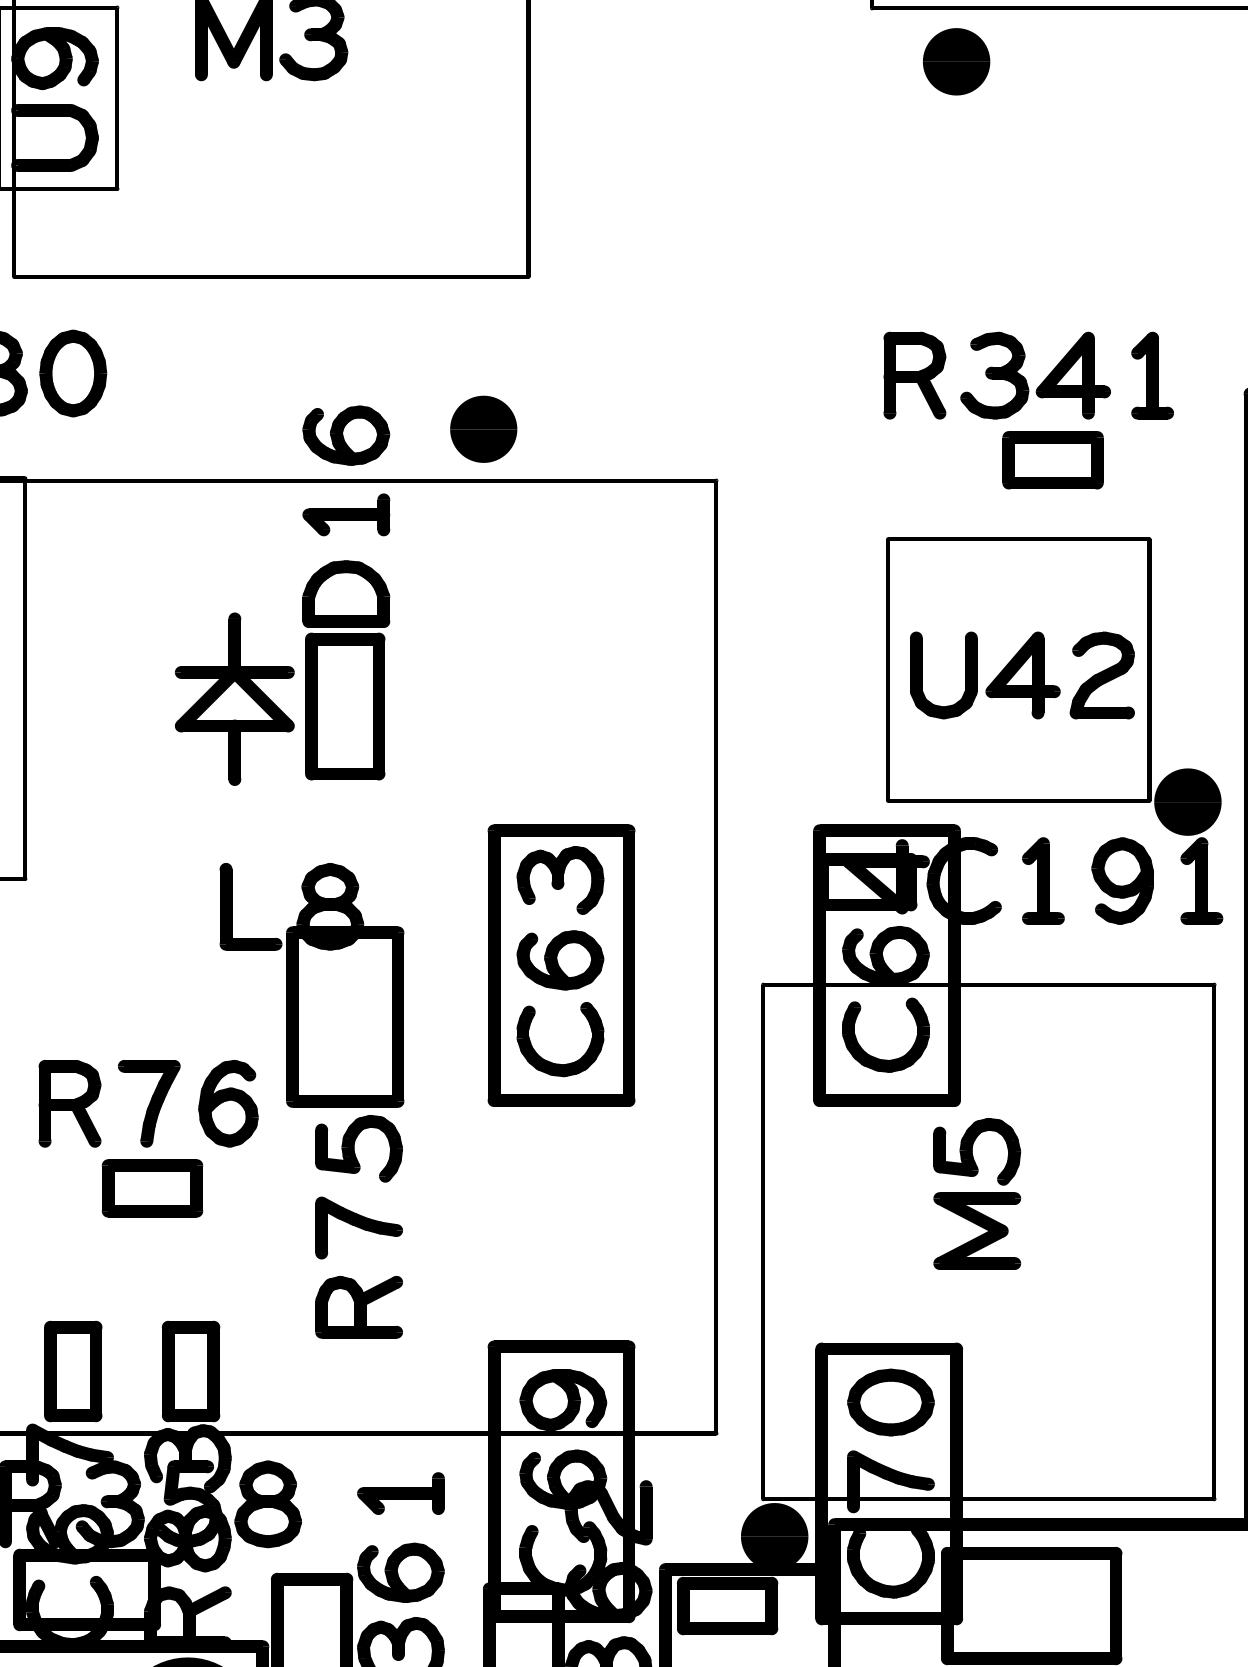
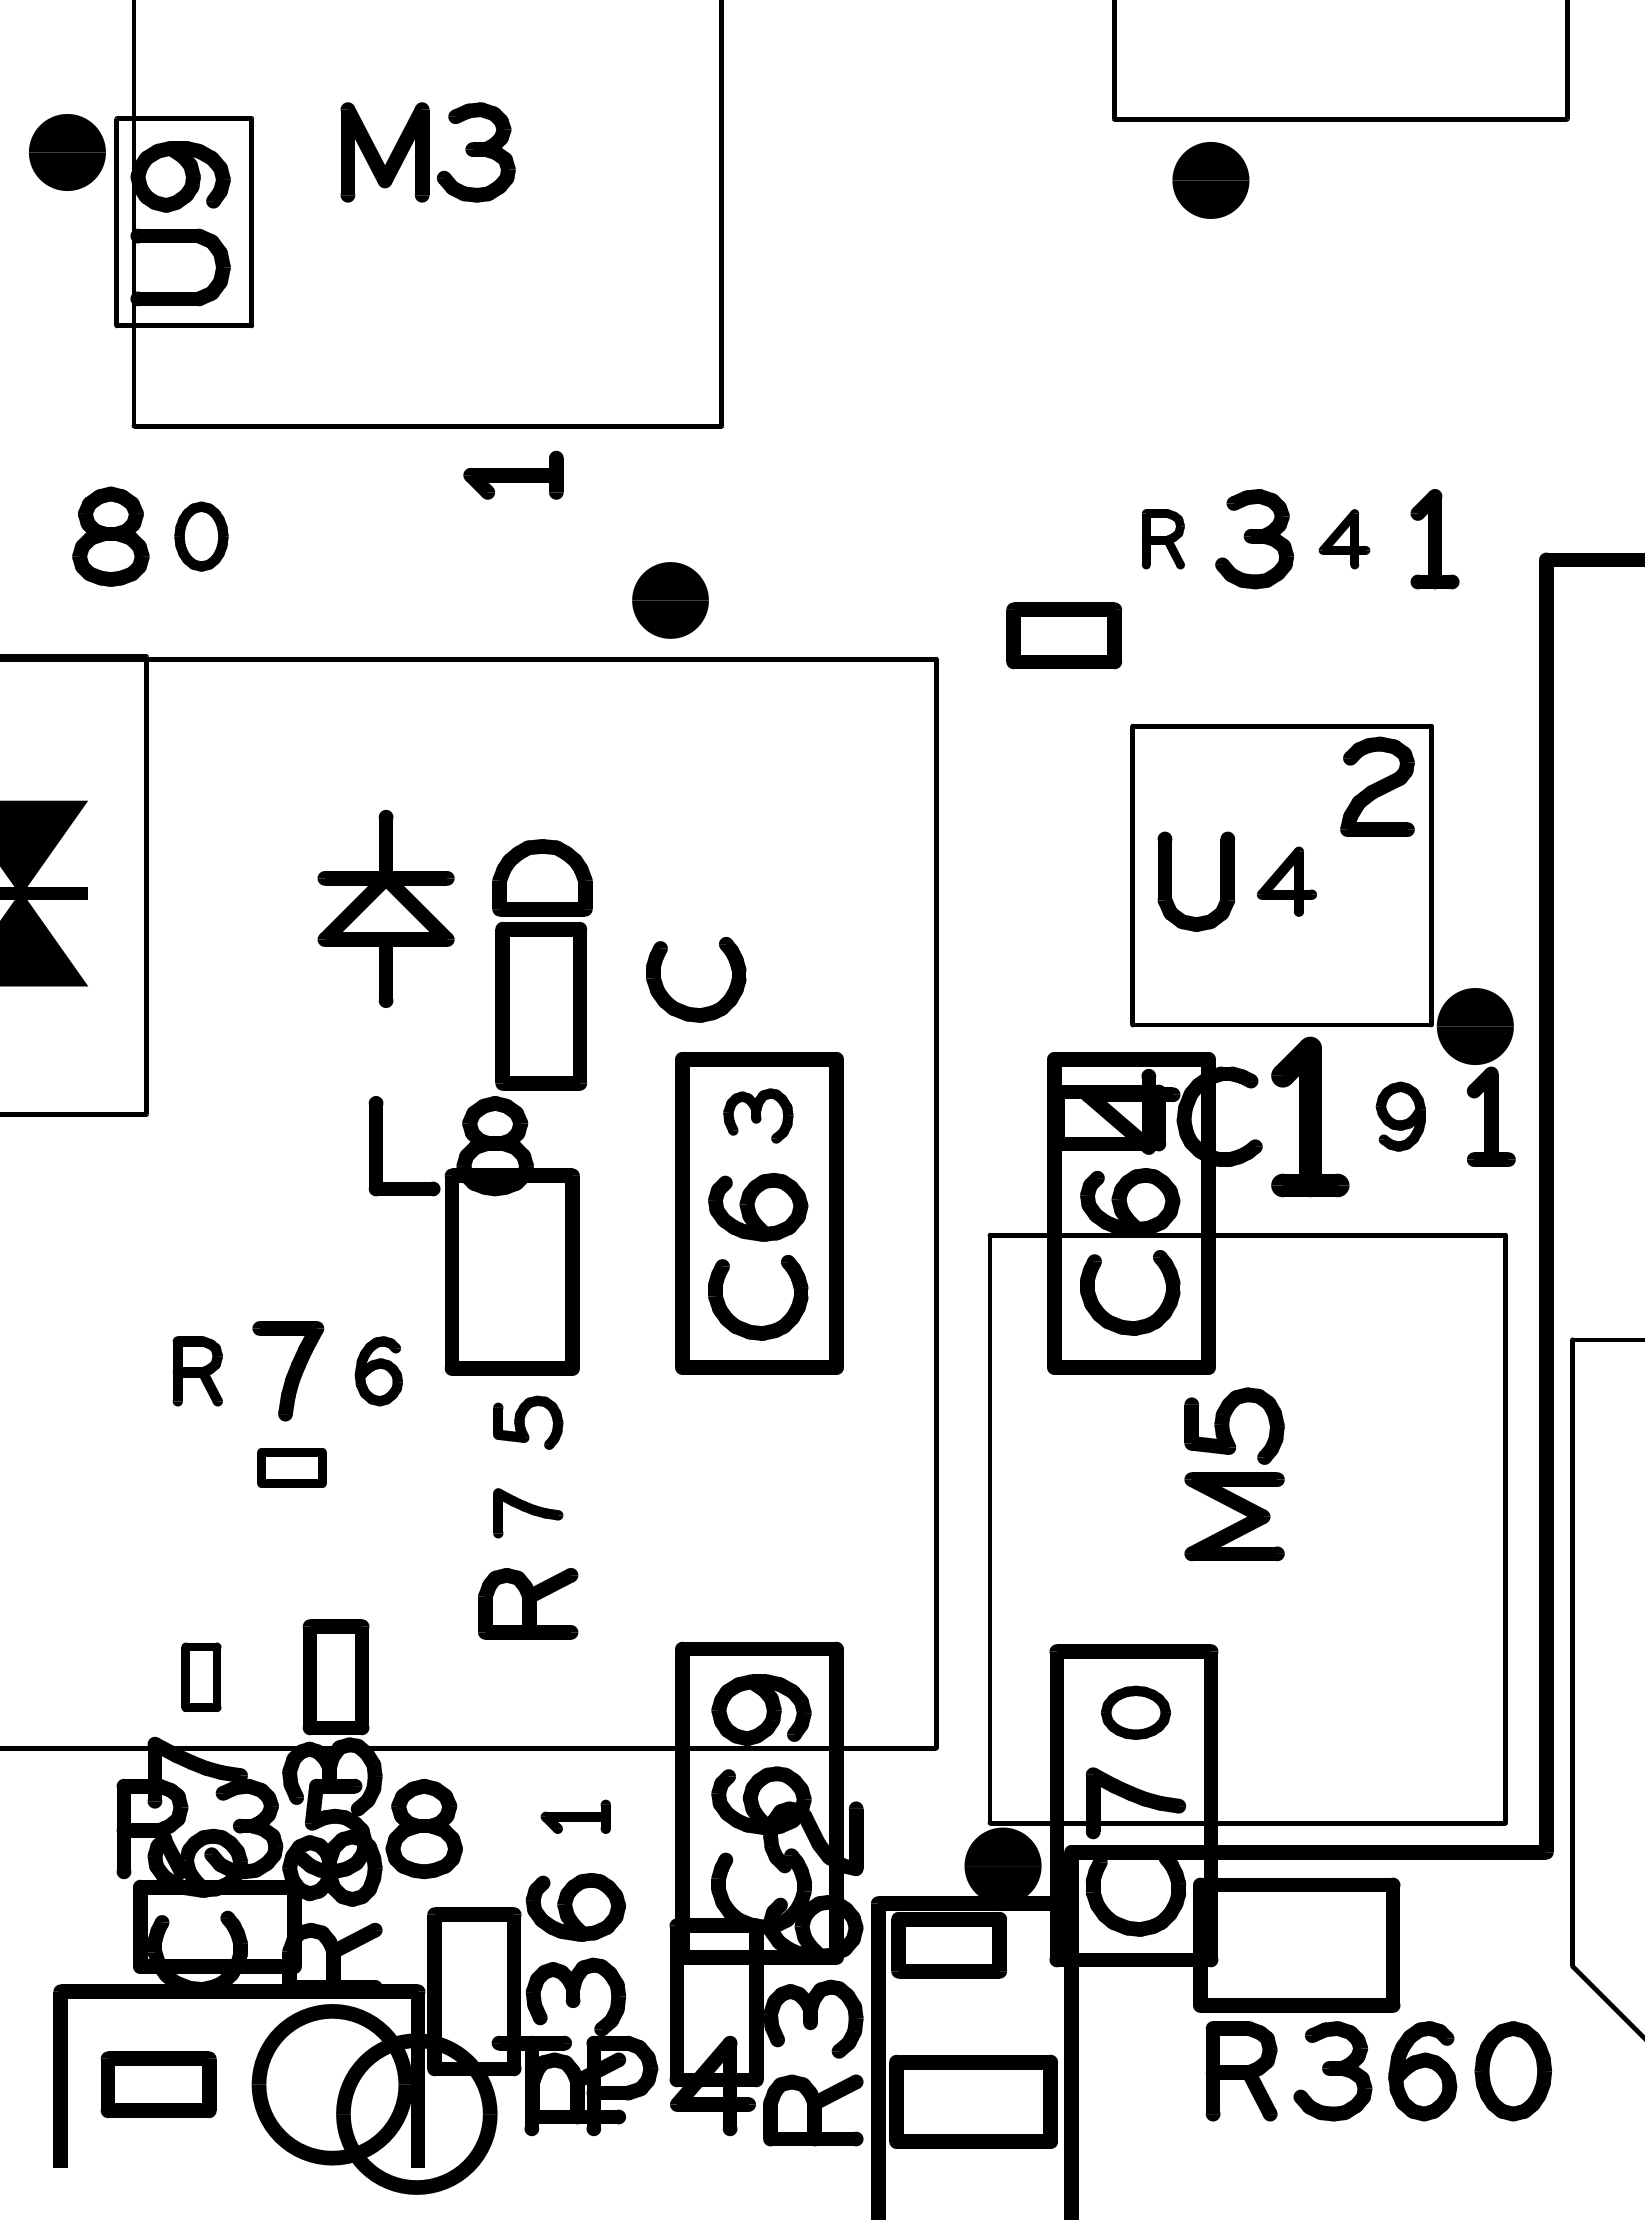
part: (73, 373) -> (201, 536), size x0.7
part: (915, 375) -> (1163, 539), size x0.6
part: (1073, 375) -> (1344, 539), size x0.6
part: (346, 435) -> (513, 607), removed
part: (1053, 459) -> (1064, 635), moved
part: (346, 514) -> (513, 474), moved
part: (346, 669) -> (542, 964), moved
part: (1022, 675) -> (1286, 881), size x0.7
part: (1102, 675) -> (1377, 786), moved
part: (497, 783) -> (686, 1005), added
part: (560, 879) -> (758, 1115), size x0.7
part: (1042, 880) -> (1309, 1116), size x1.6
part: (1122, 880) -> (1400, 1116), size x0.7
part: (69, 1103) -> (197, 1371), size x0.7
part: (228, 1103) -> (378, 1371), size x0.7
part: (359, 1148) -> (528, 1422), size x0.7
part: (152, 1187) -> (291, 1467), size x0.6
part: (359, 1228) -> (528, 1513), size x0.7
part: (73, 1371) -> (201, 1677), size x0.6
part: (890, 1402) -> (1135, 1712), size x0.7
part: (400, 1493) -> (575, 1816), size x0.7

